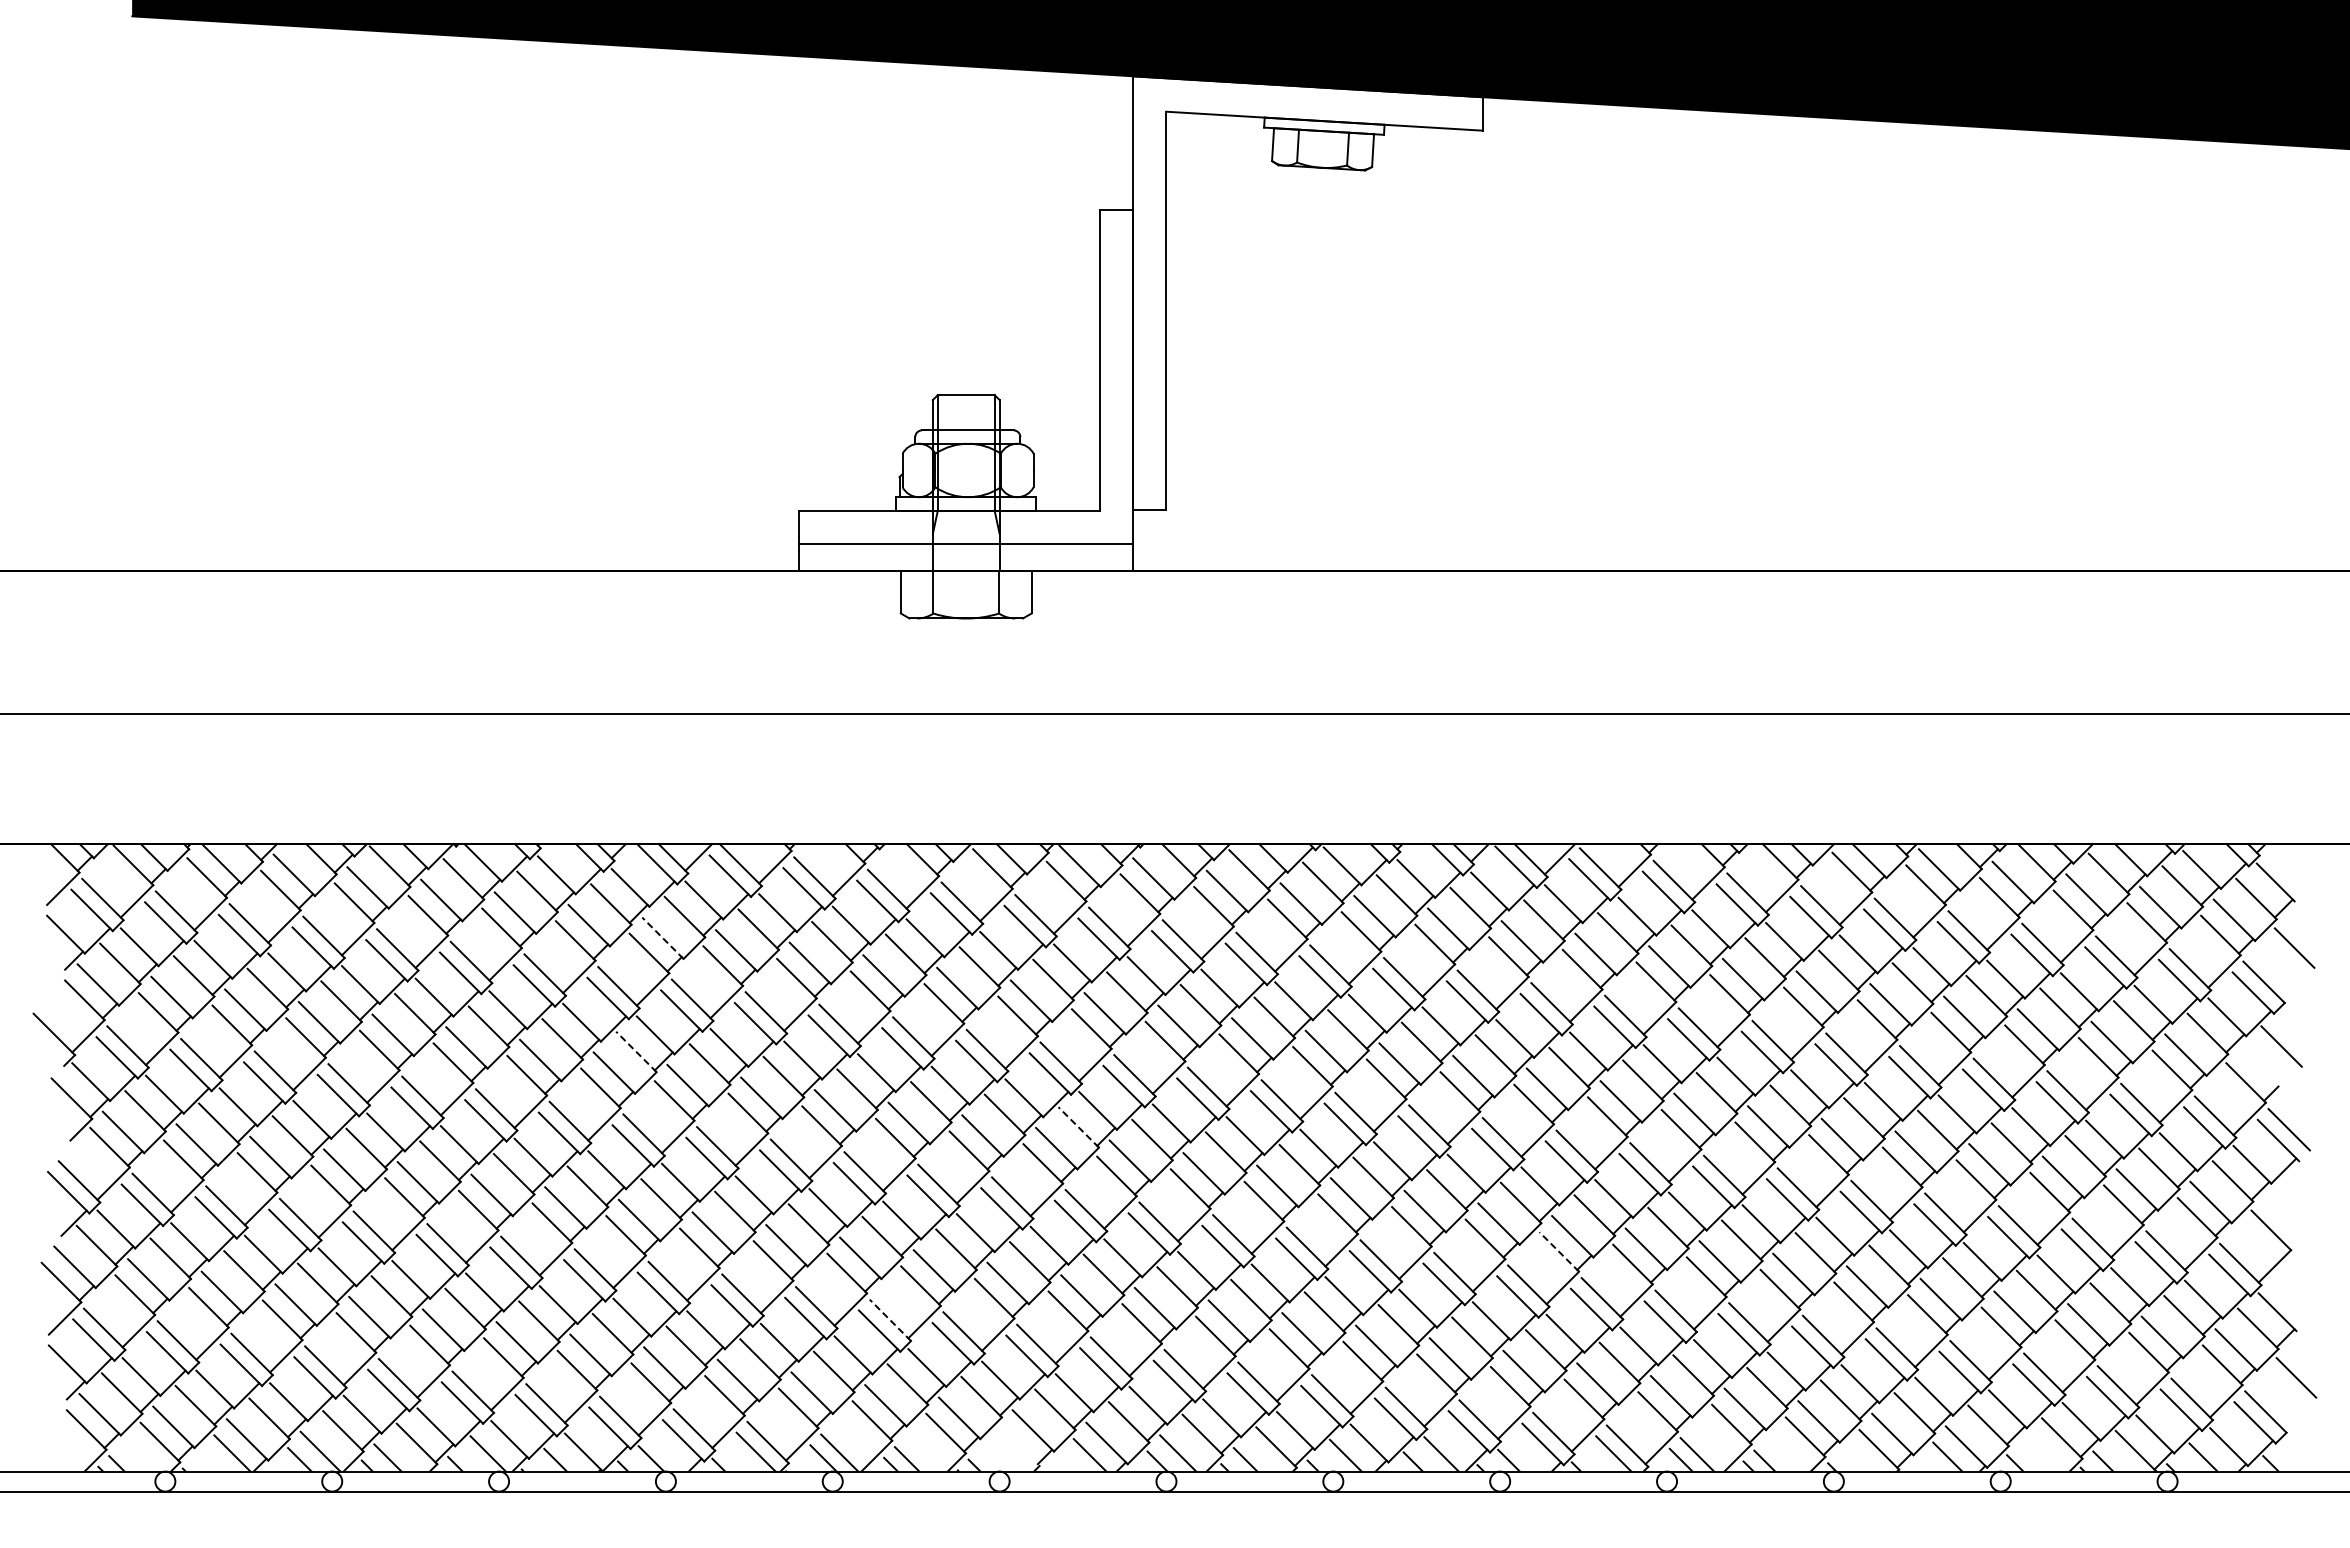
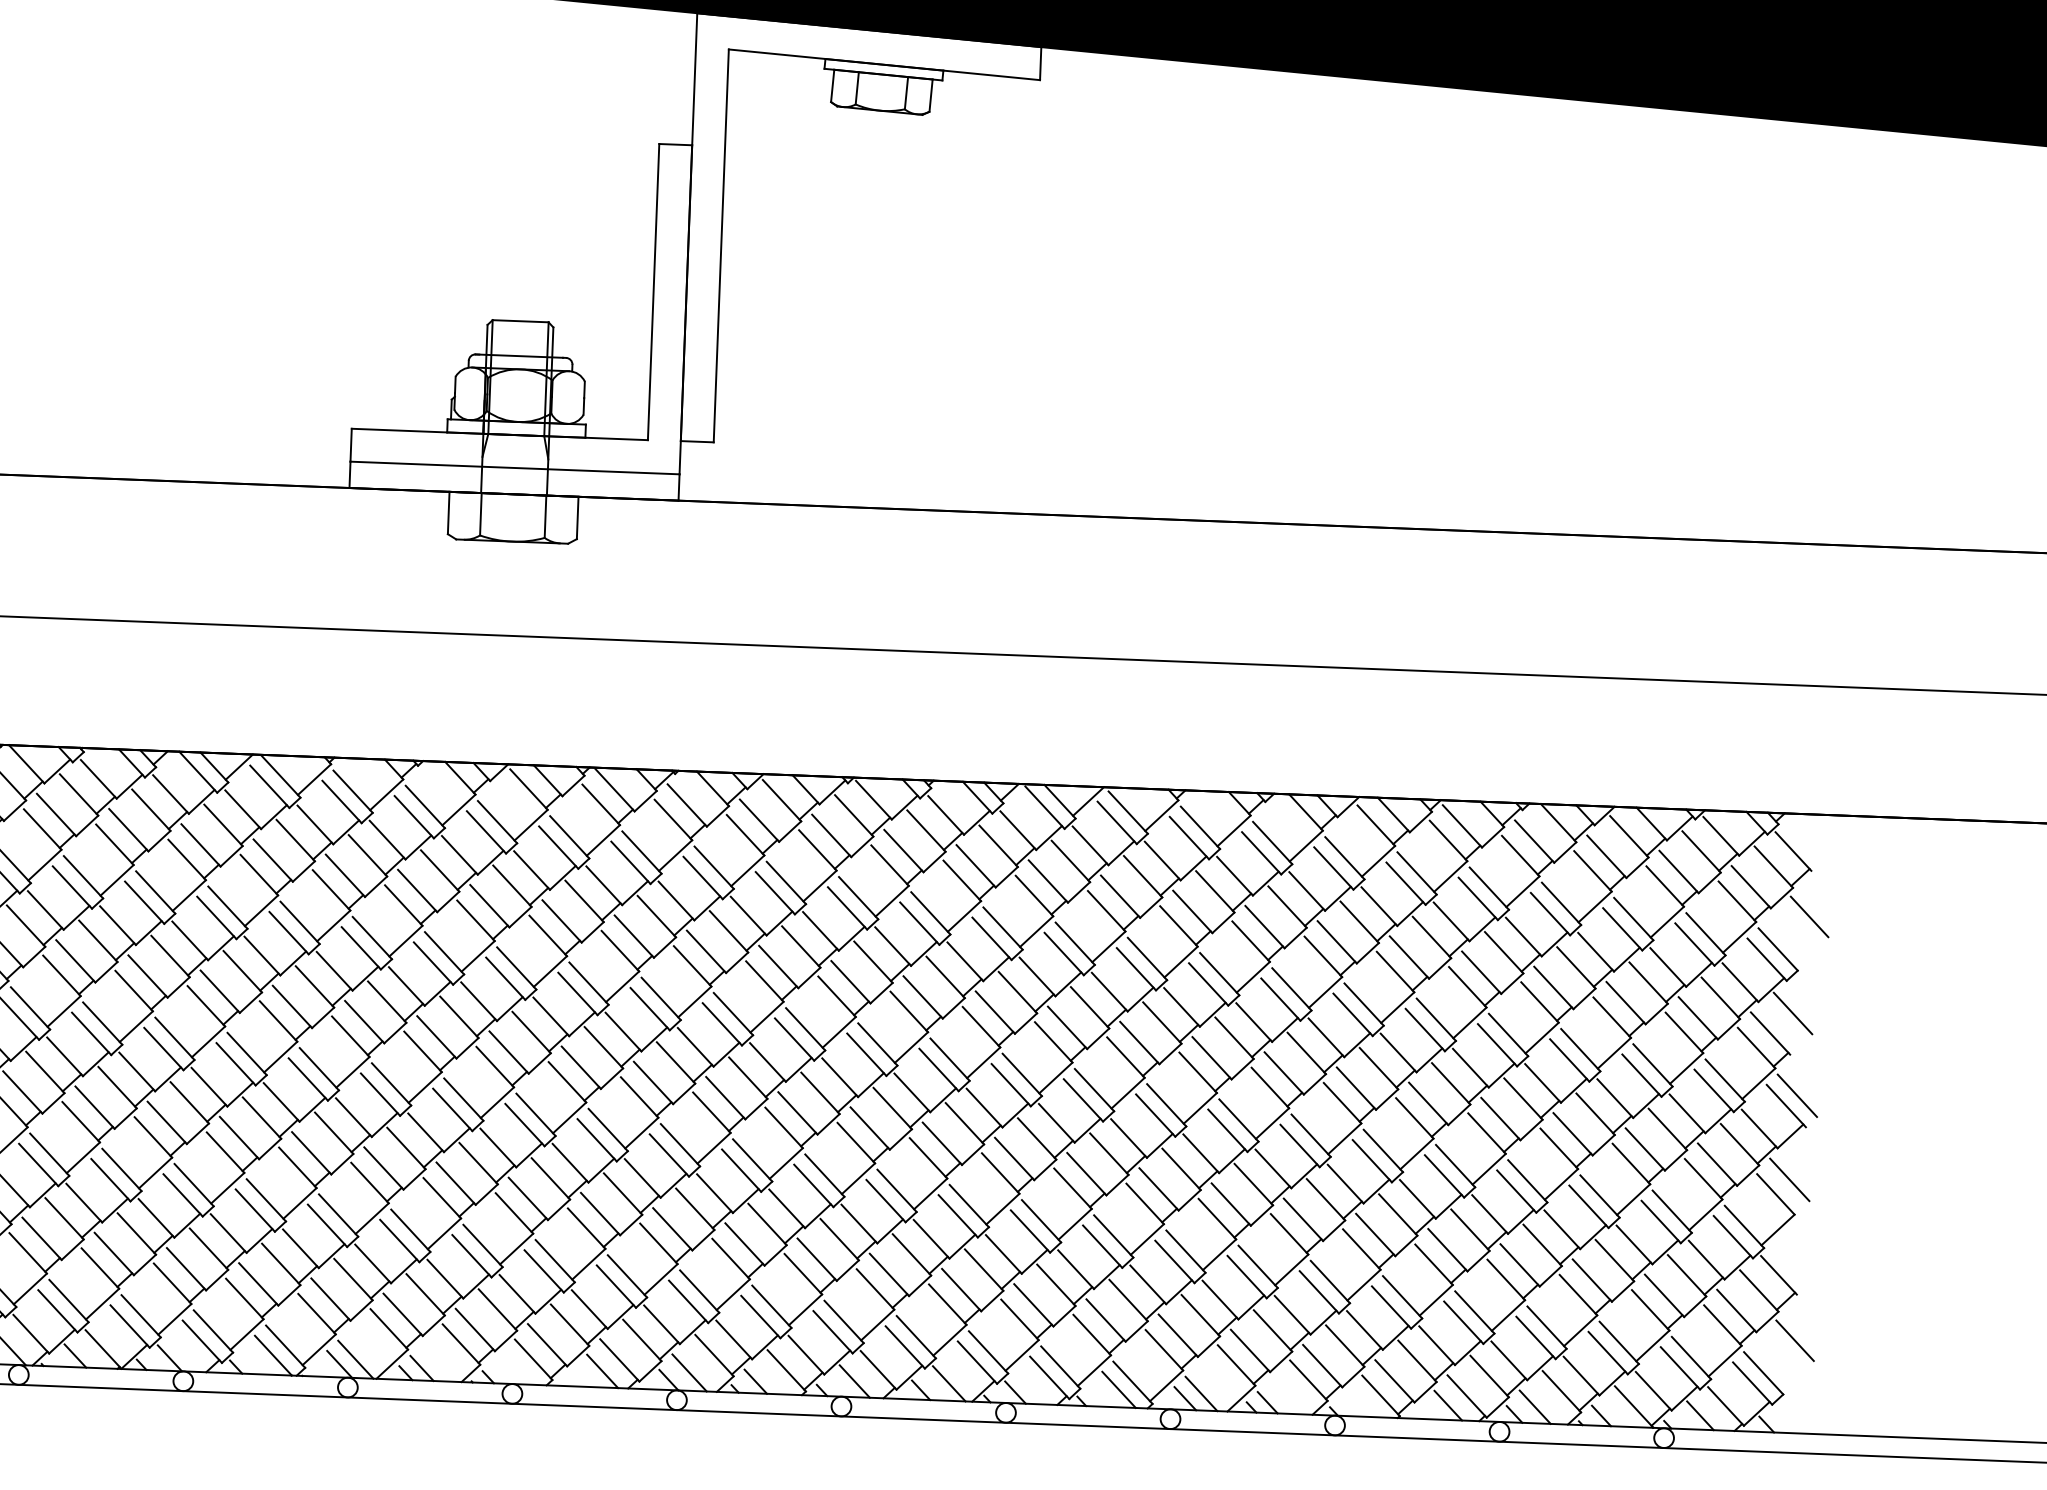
line: (662, 937) -> (200, 844), dashed -> solid
line: (636, 1051) -> (170, 956), dashed -> solid
line: (2259, 1067) -> (1770, 1033), added
line: (1078, 1127) -> (603, 1047), dashed -> solid
line: (2284, 1214) -> (1789, 1179), added
line: (1559, 1251) -> (1073, 1188), dashed -> solid
line: (890, 1319) -> (410, 1229), dashed -> solid
line: (1019, 1445) -> (533, 1359), added
line: (2035, 1455) -> (1534, 1407), added

